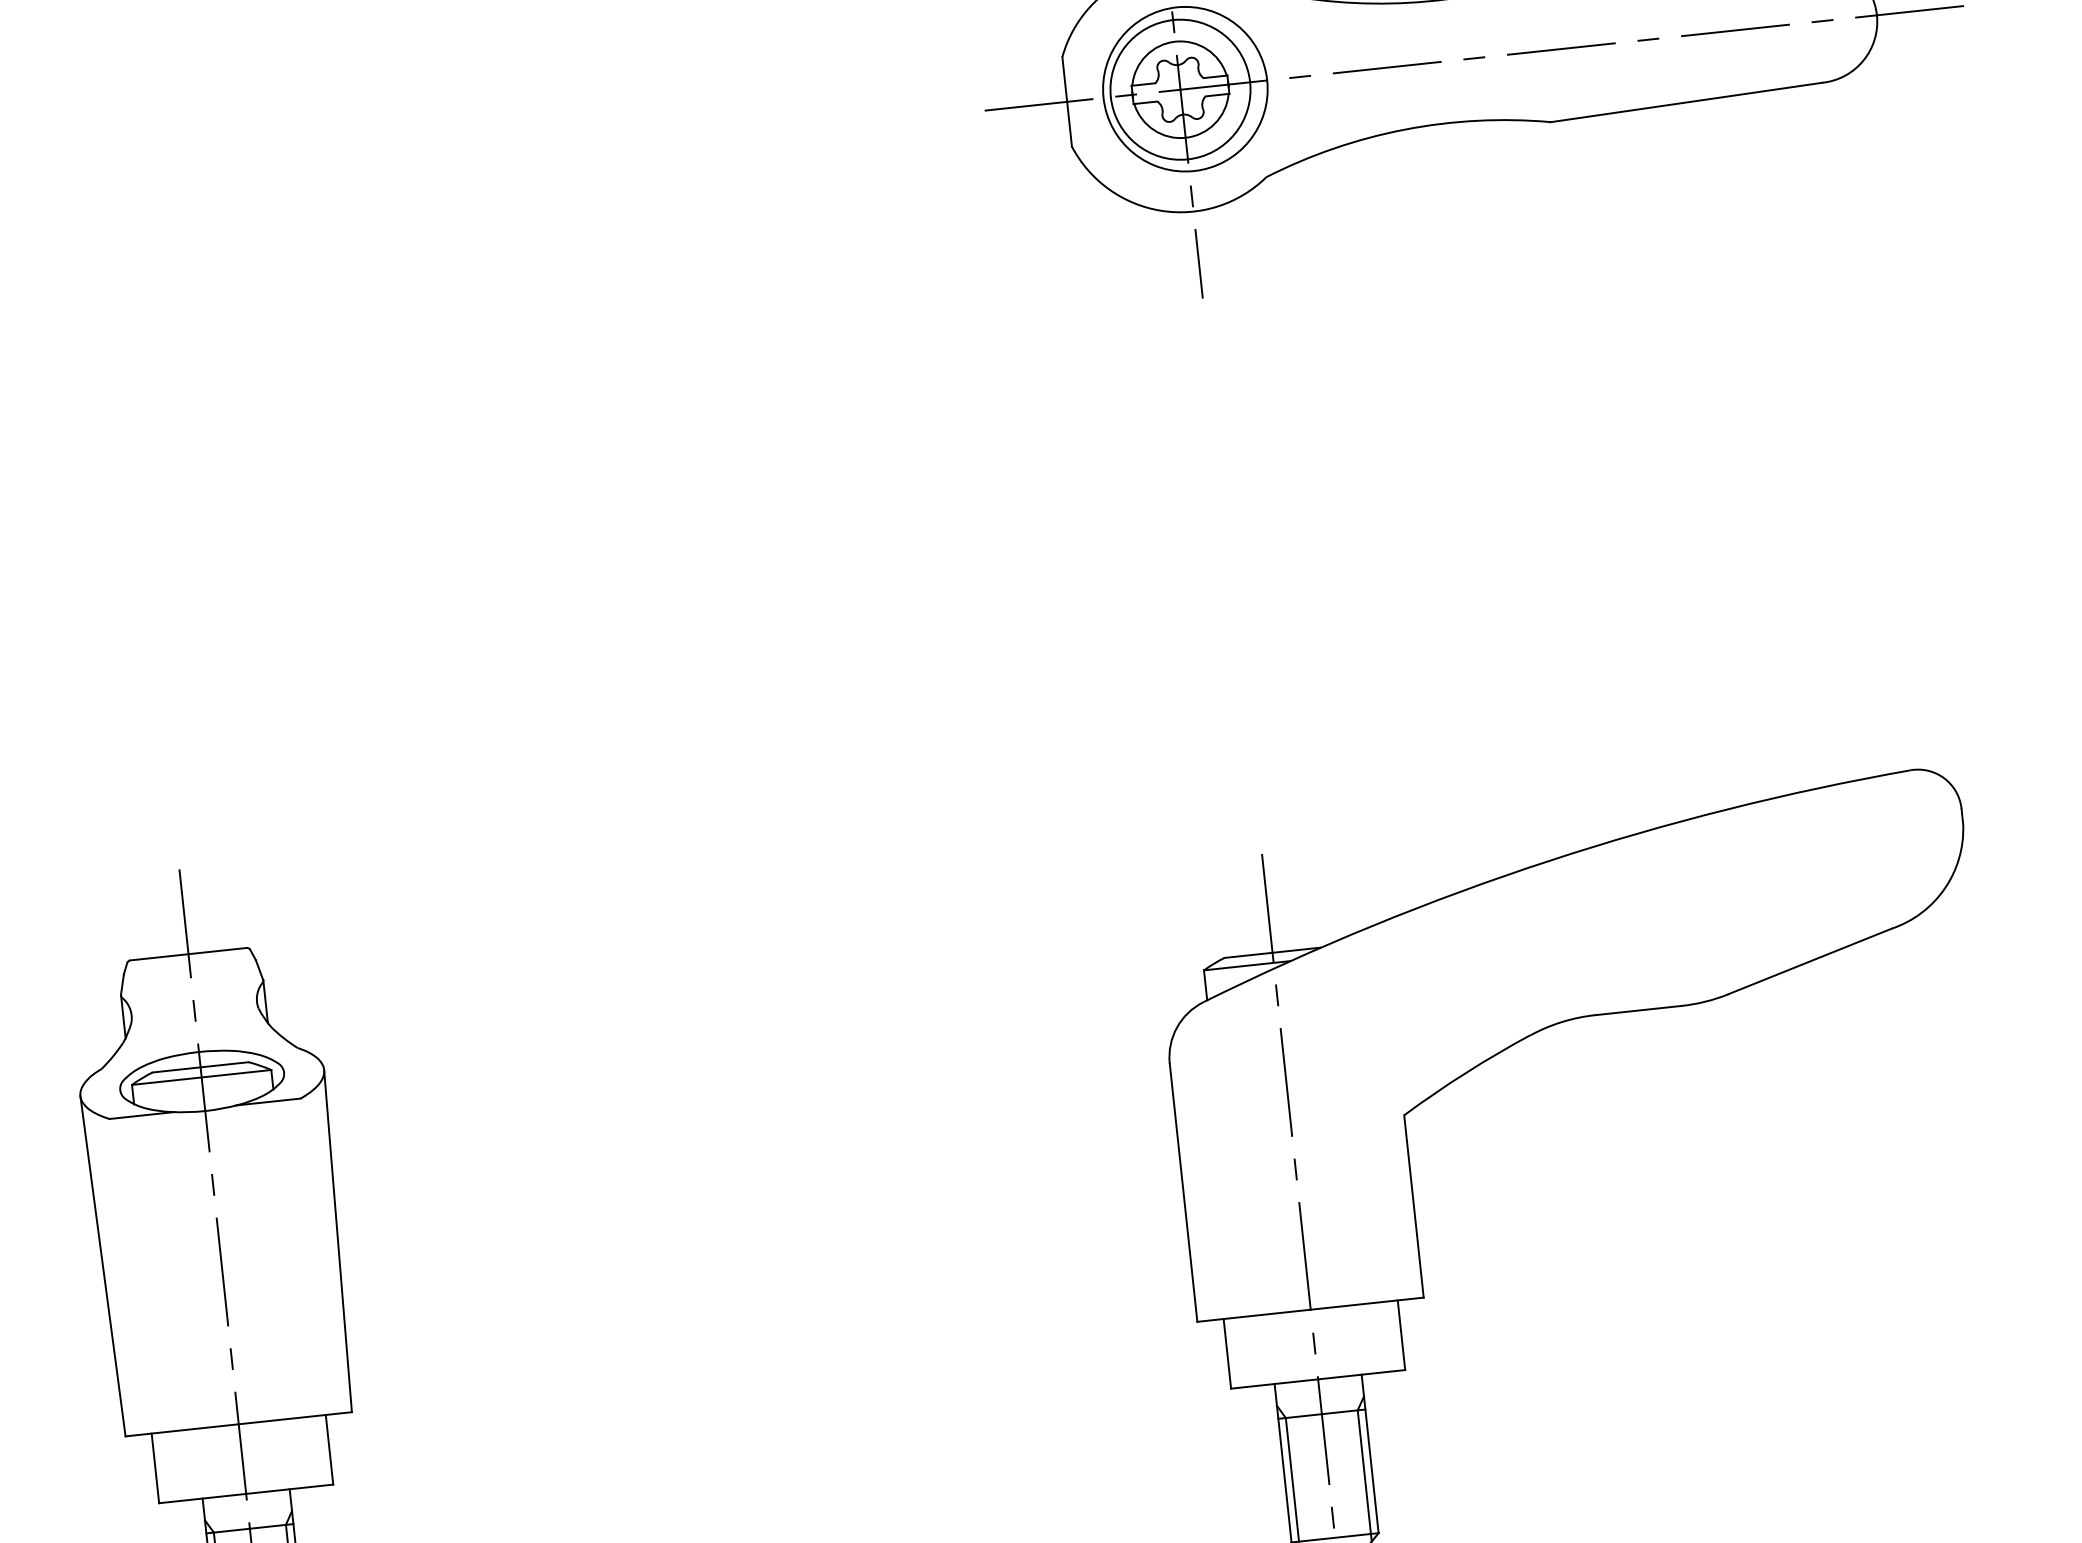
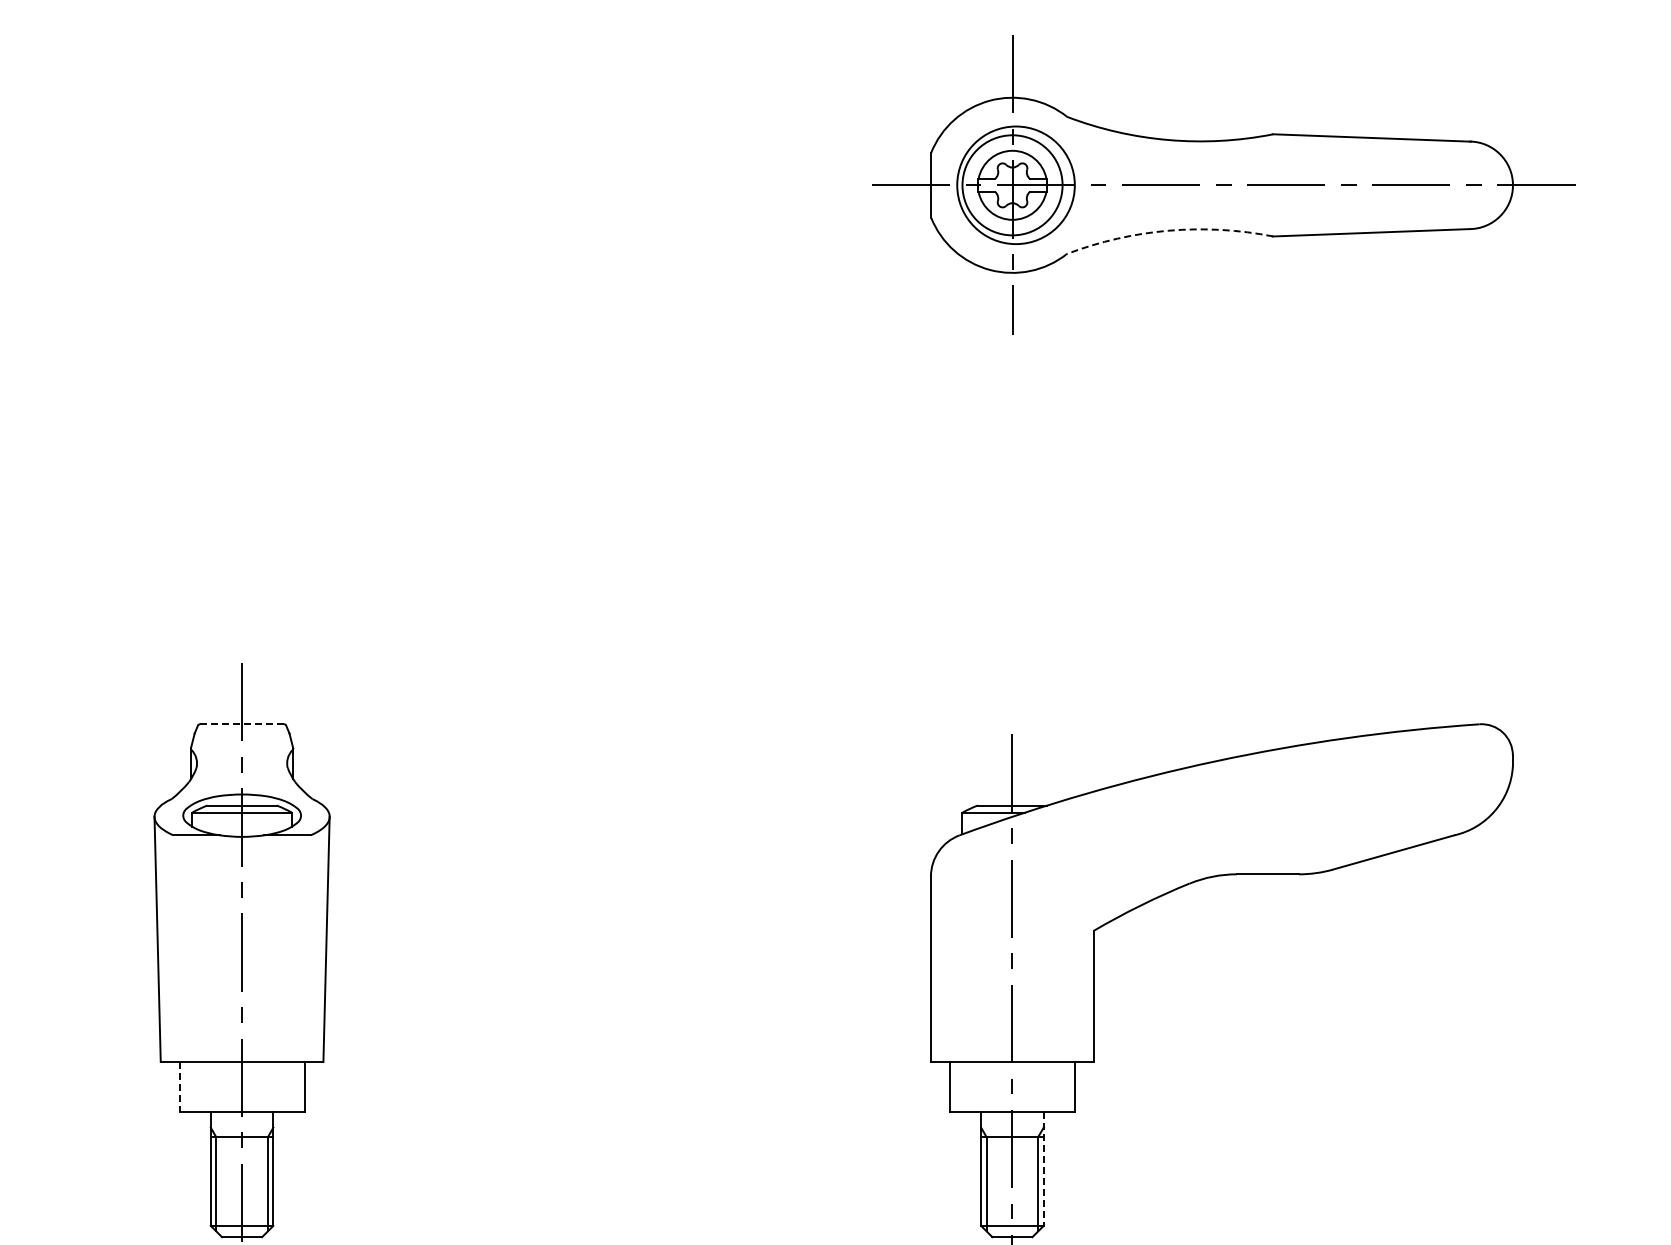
arc: (1404, 129) -> (1168, 230), solid -> dashed
line: (189, 954) -> (242, 724), solid -> dashed
line: (1369, 1453) -> (1043, 1168), solid -> dashed
line: (155, 1469) -> (179, 1087), solid -> dashed

